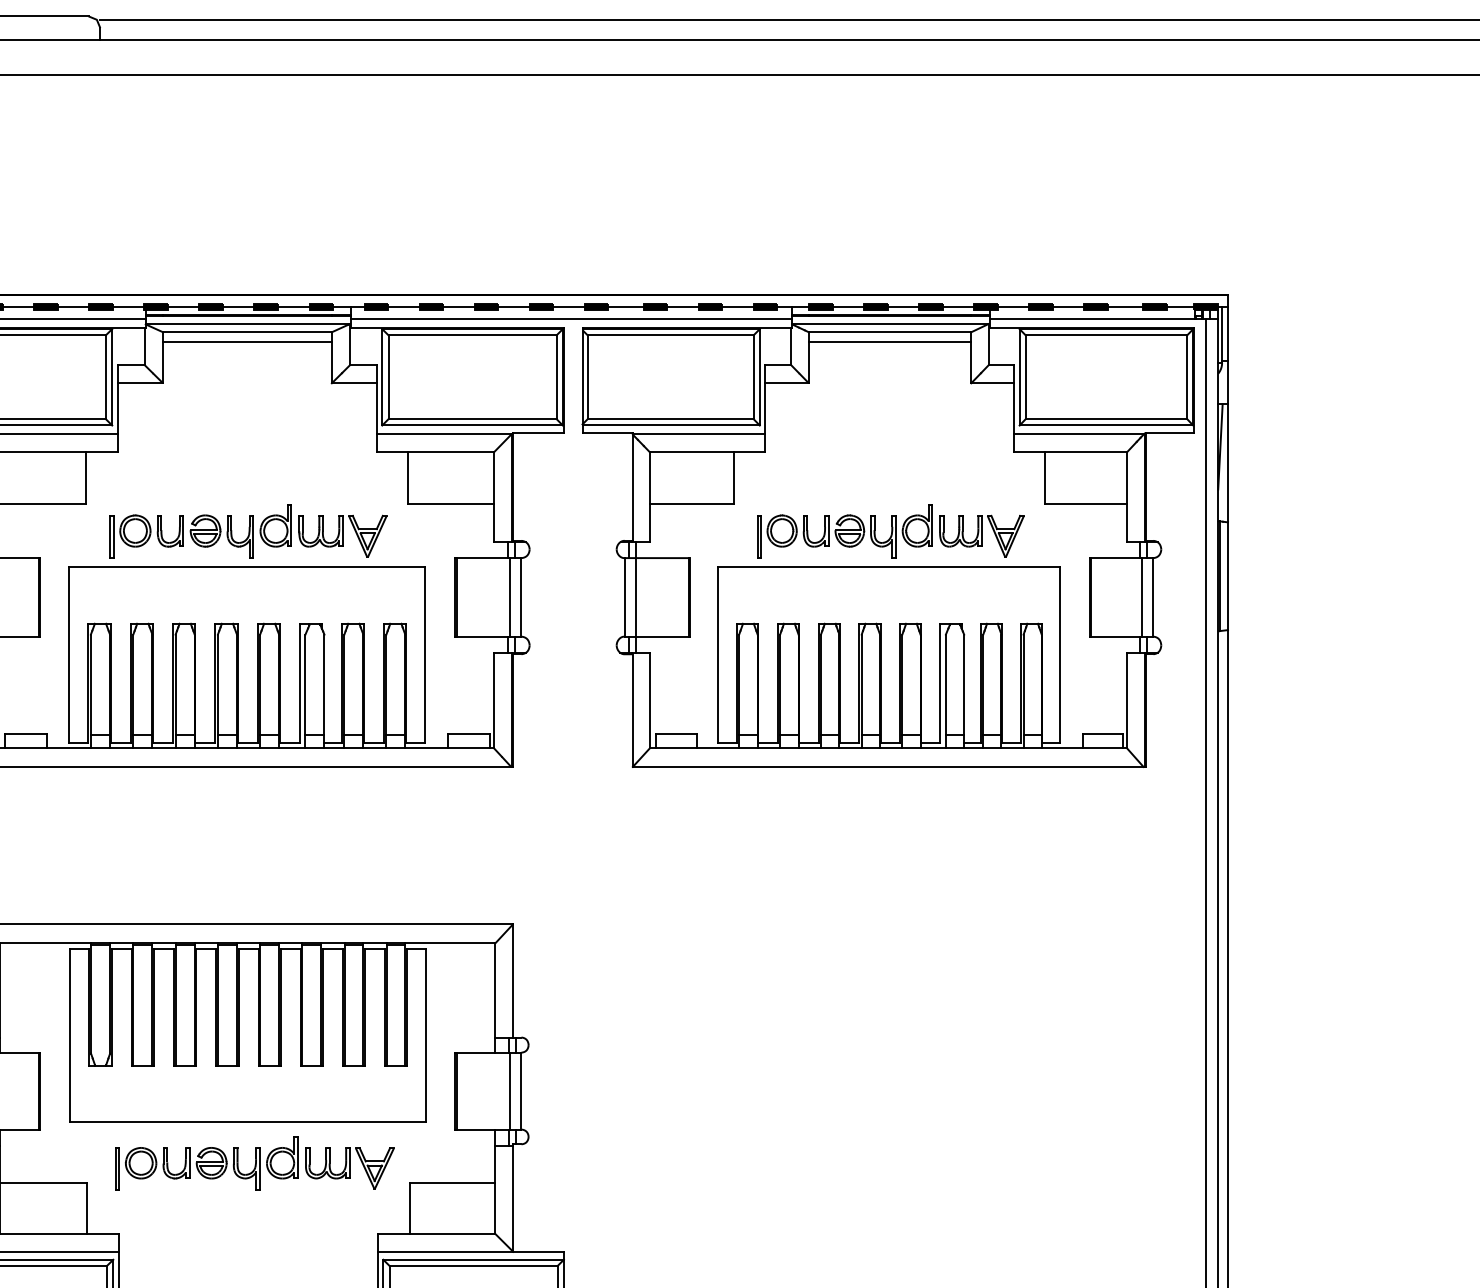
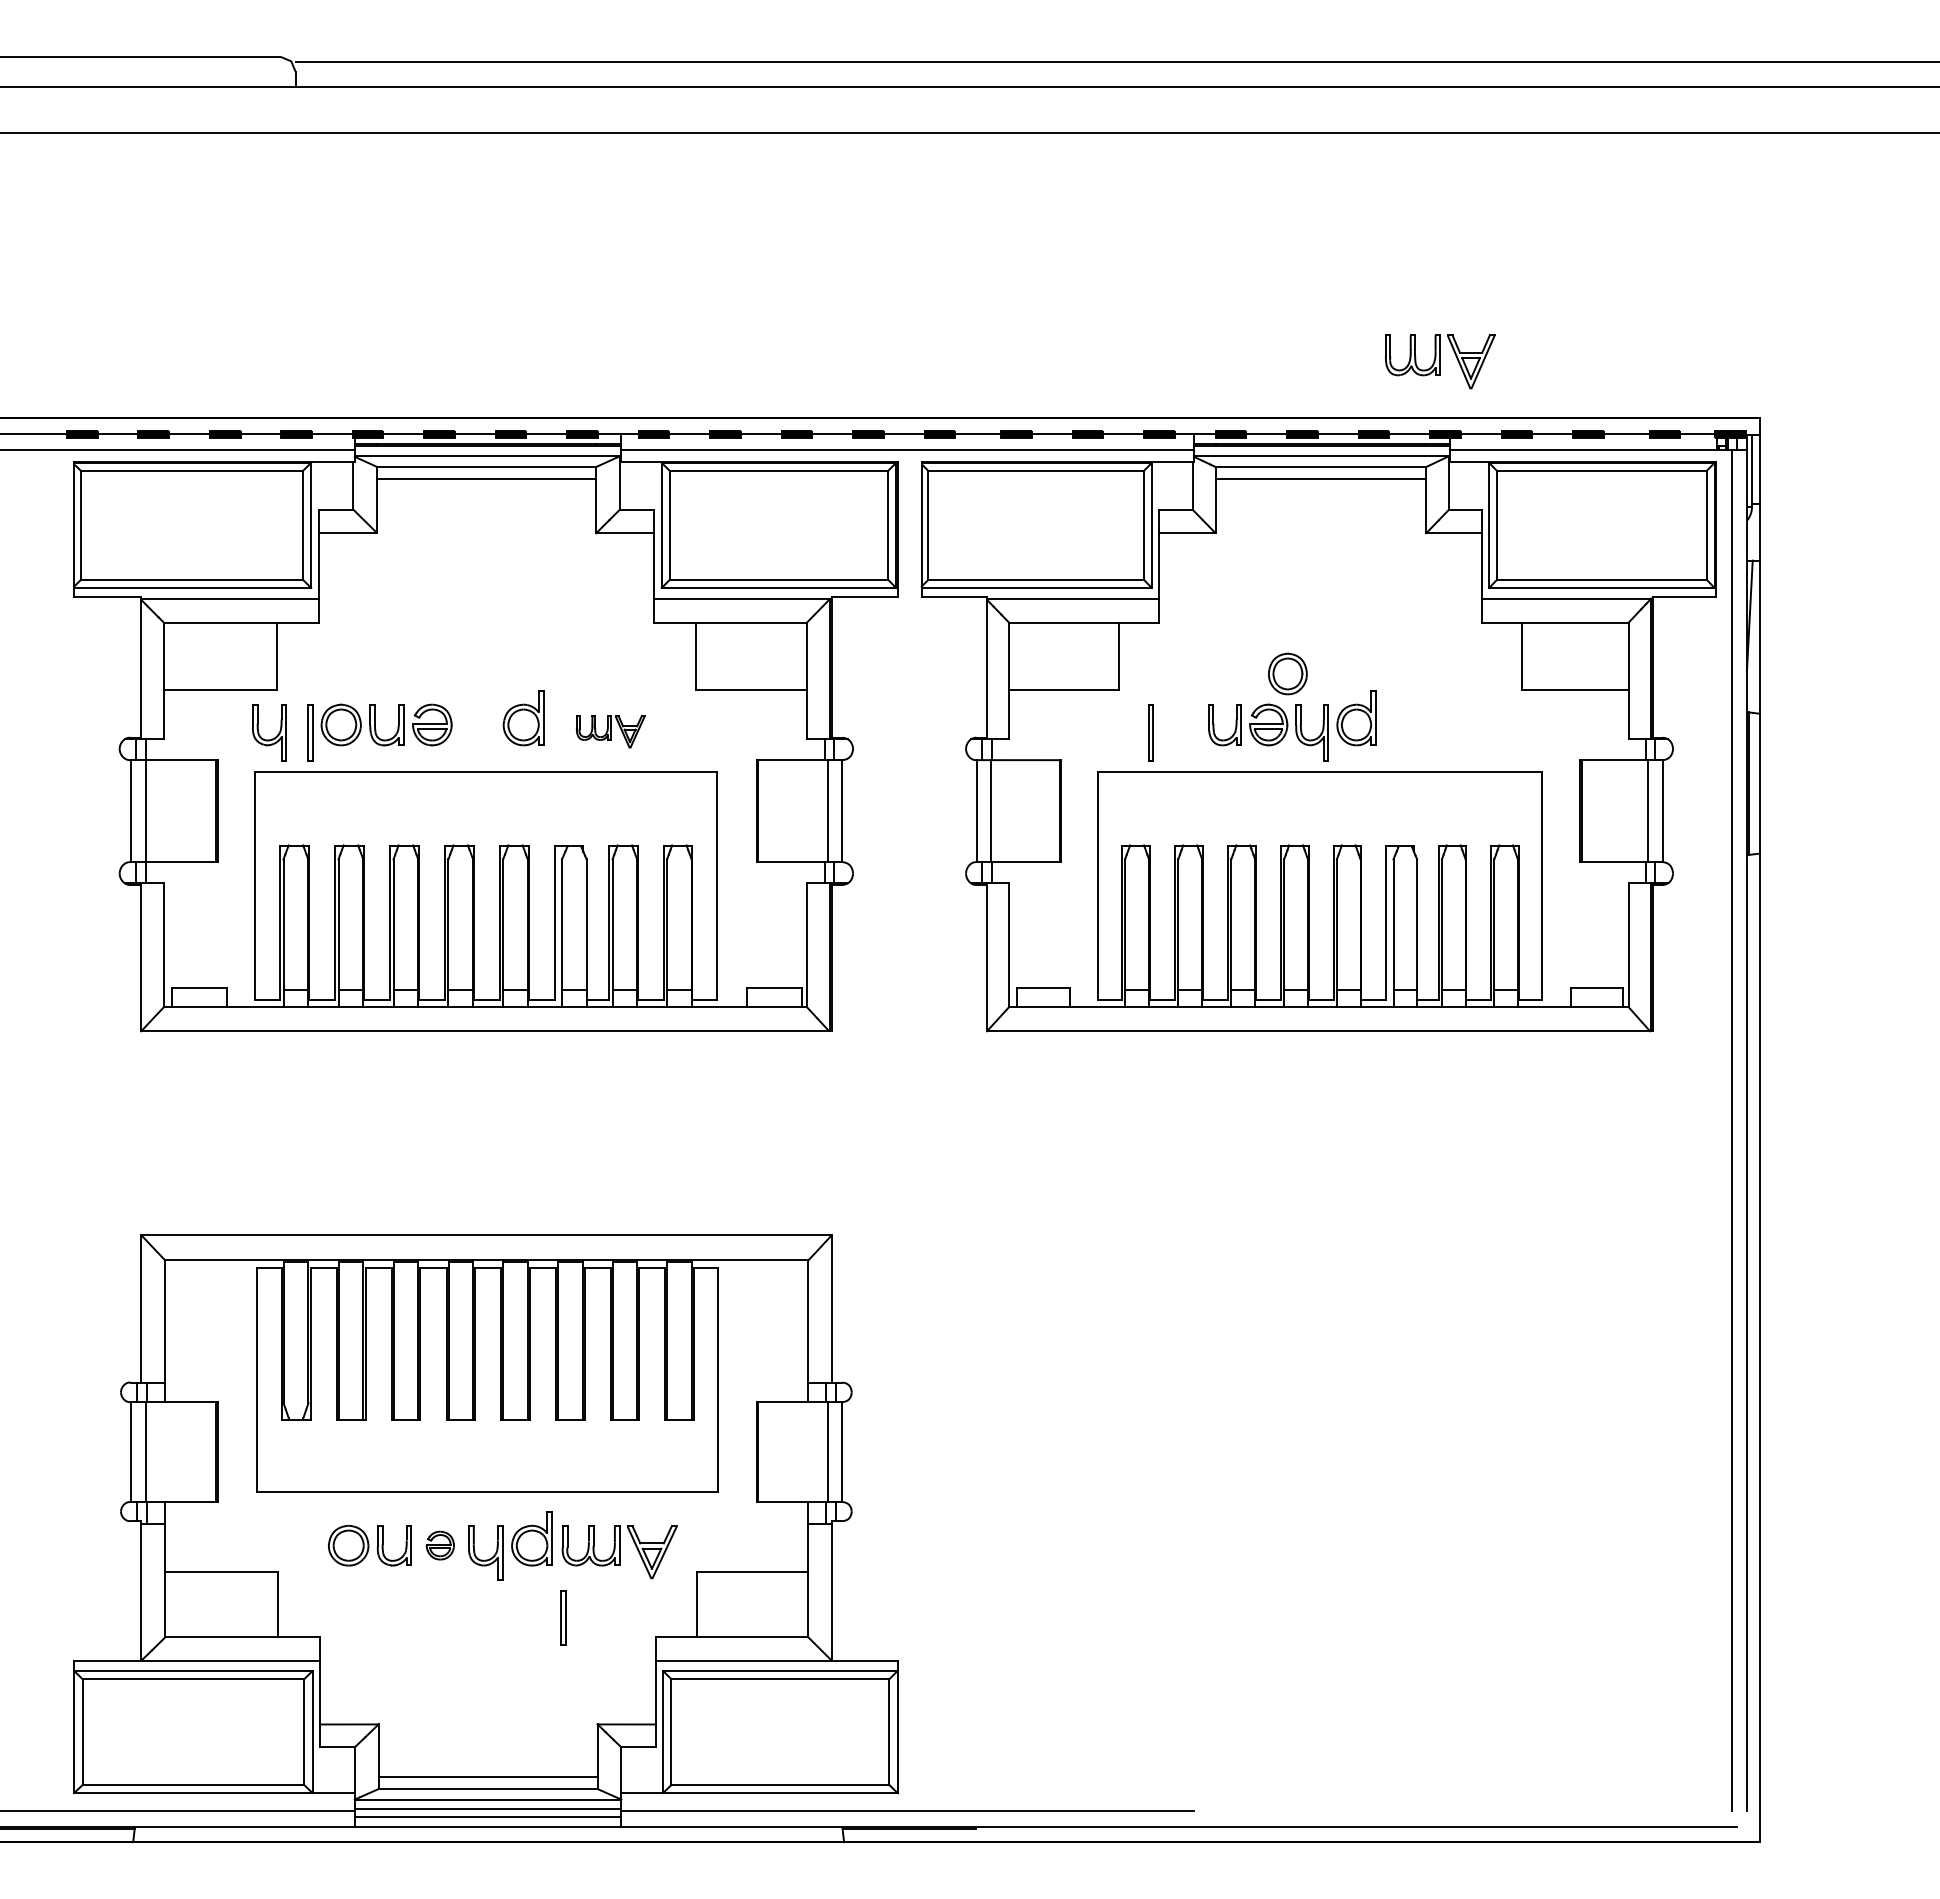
part: (781, 530) -> (1287, 673), moved
part: (342, 536) -> (610, 731), size x0.6
part: (982, 536) -> (1440, 361), moved
part: (241, 541) -> (271, 738), moved
part: (211, 1163) -> (440, 1545), size x0.7
part: (117, 1168) -> (563, 1617), moved

